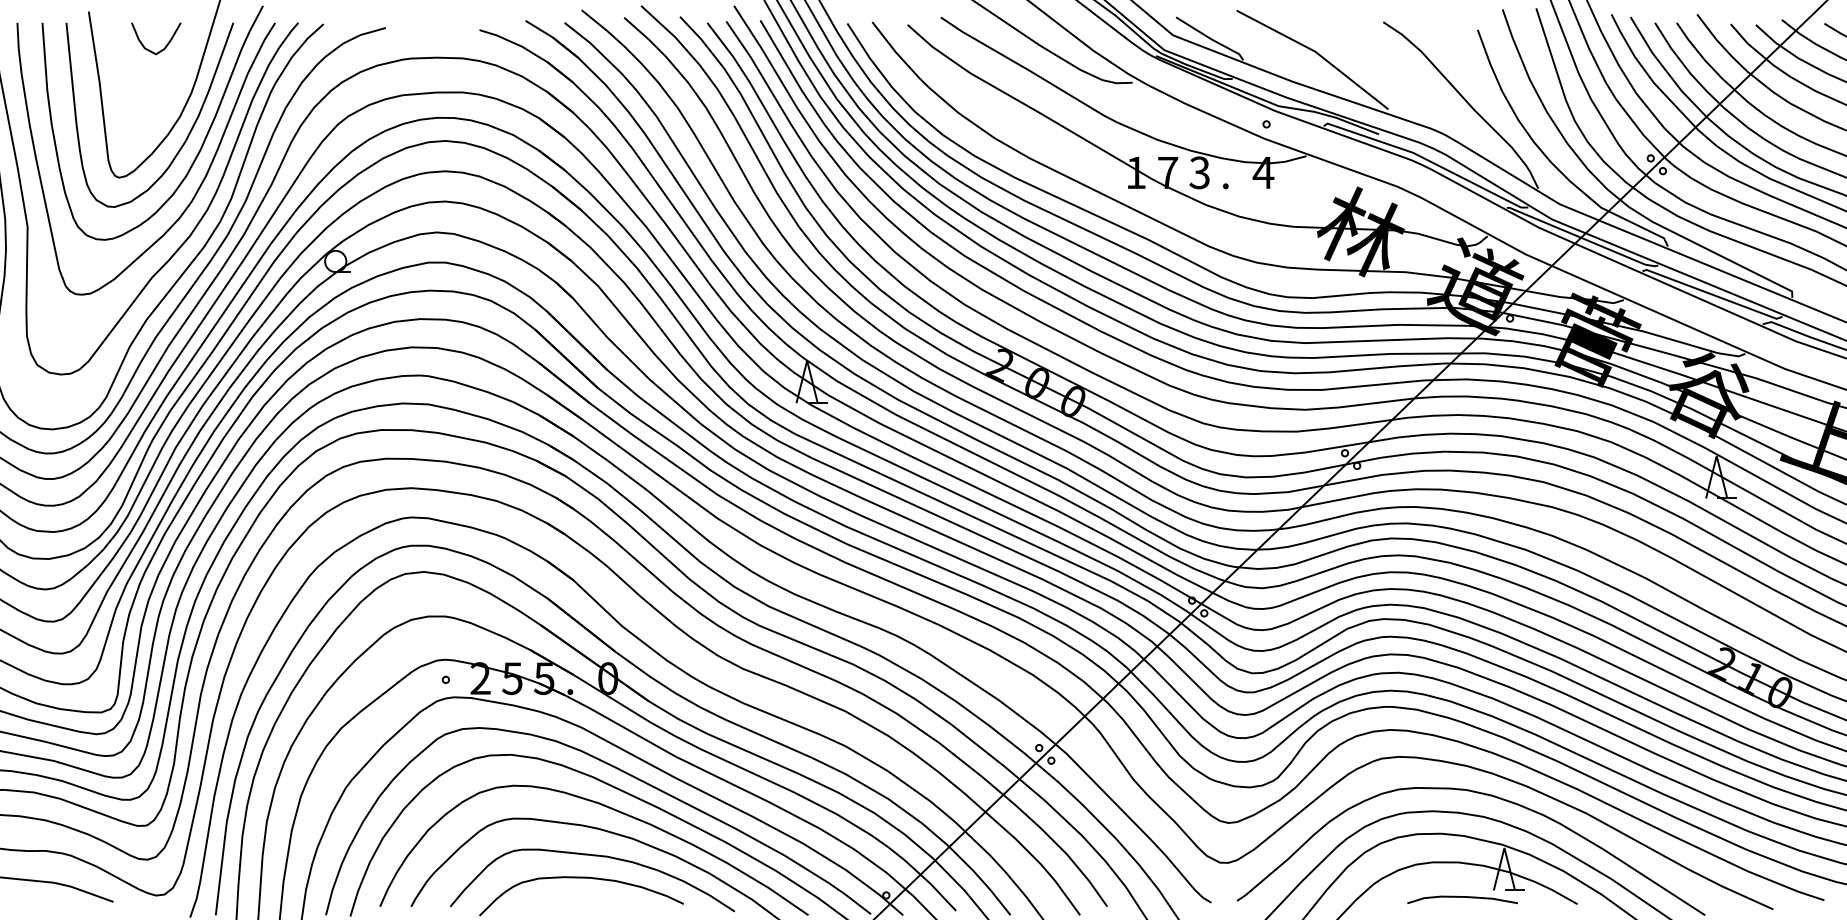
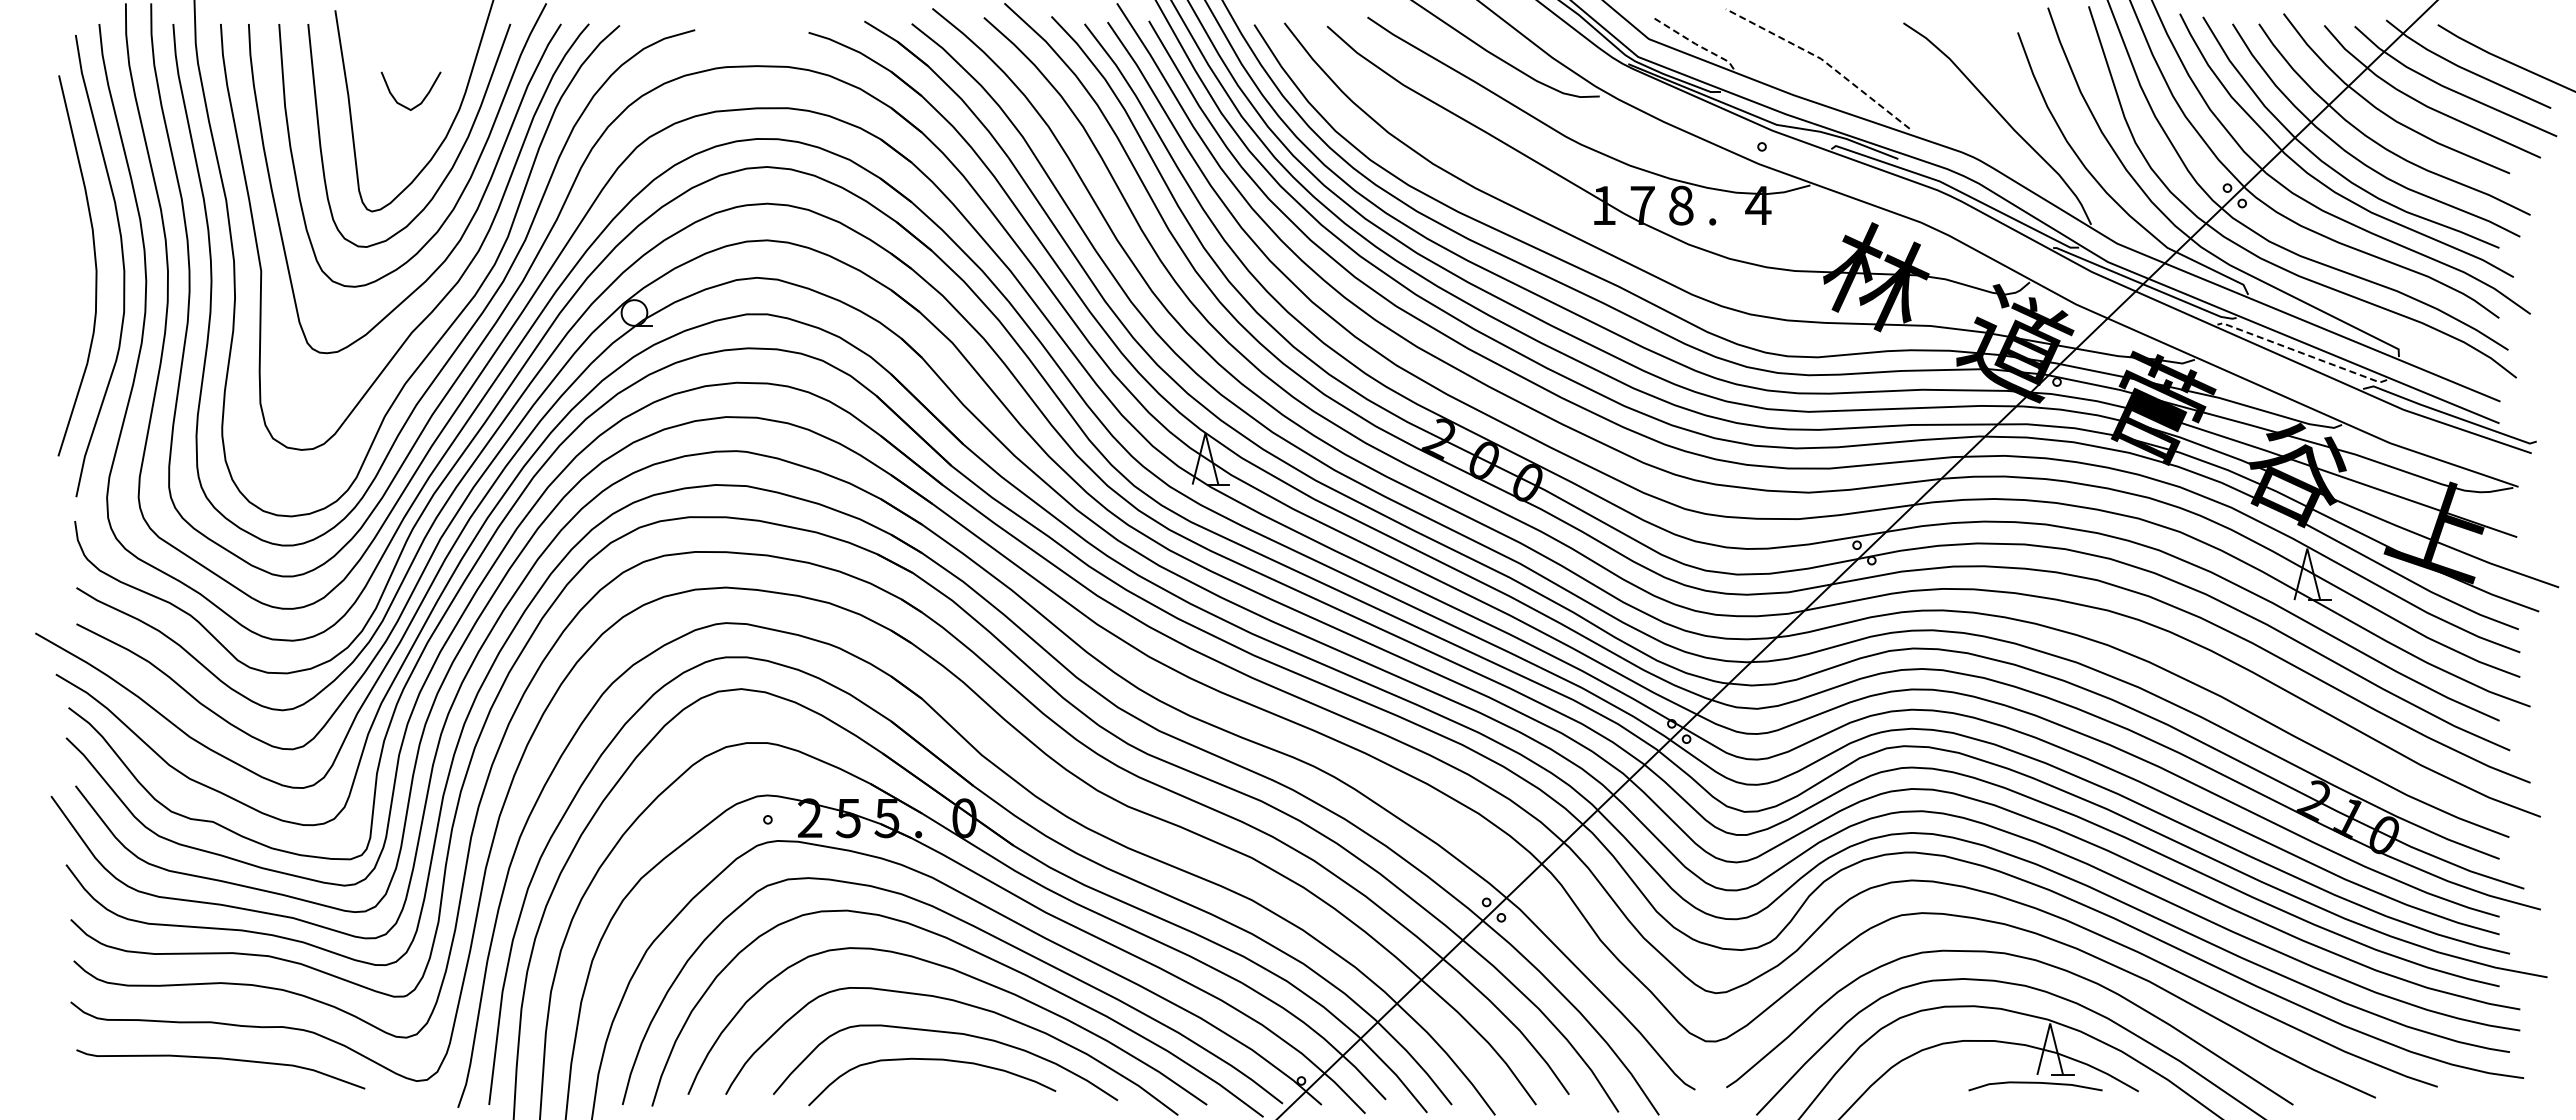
line: (1210, 39) -> (1694, 43), solid -> dashed
curve: (165, 45) -> (422, 99), moved
line: (1316, 53) -> (1822, 60), solid -> dashed
text: (1199, 172) -> (1680, 205), 3 -> 8
line: (1711, 294) -> (2301, 353), solid -> dashed
curve: (1462, 897) -> (2035, 1083), moved

